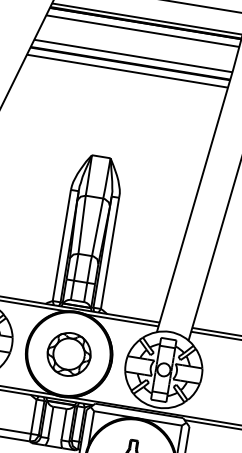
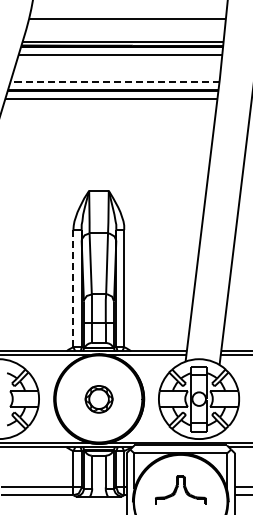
line: (132, 55) -> (114, 81), solid -> dashed
line: (62, 244) -> (73, 287), solid -> dashed
part: (68, 354) -> (98, 399), size x0.6

